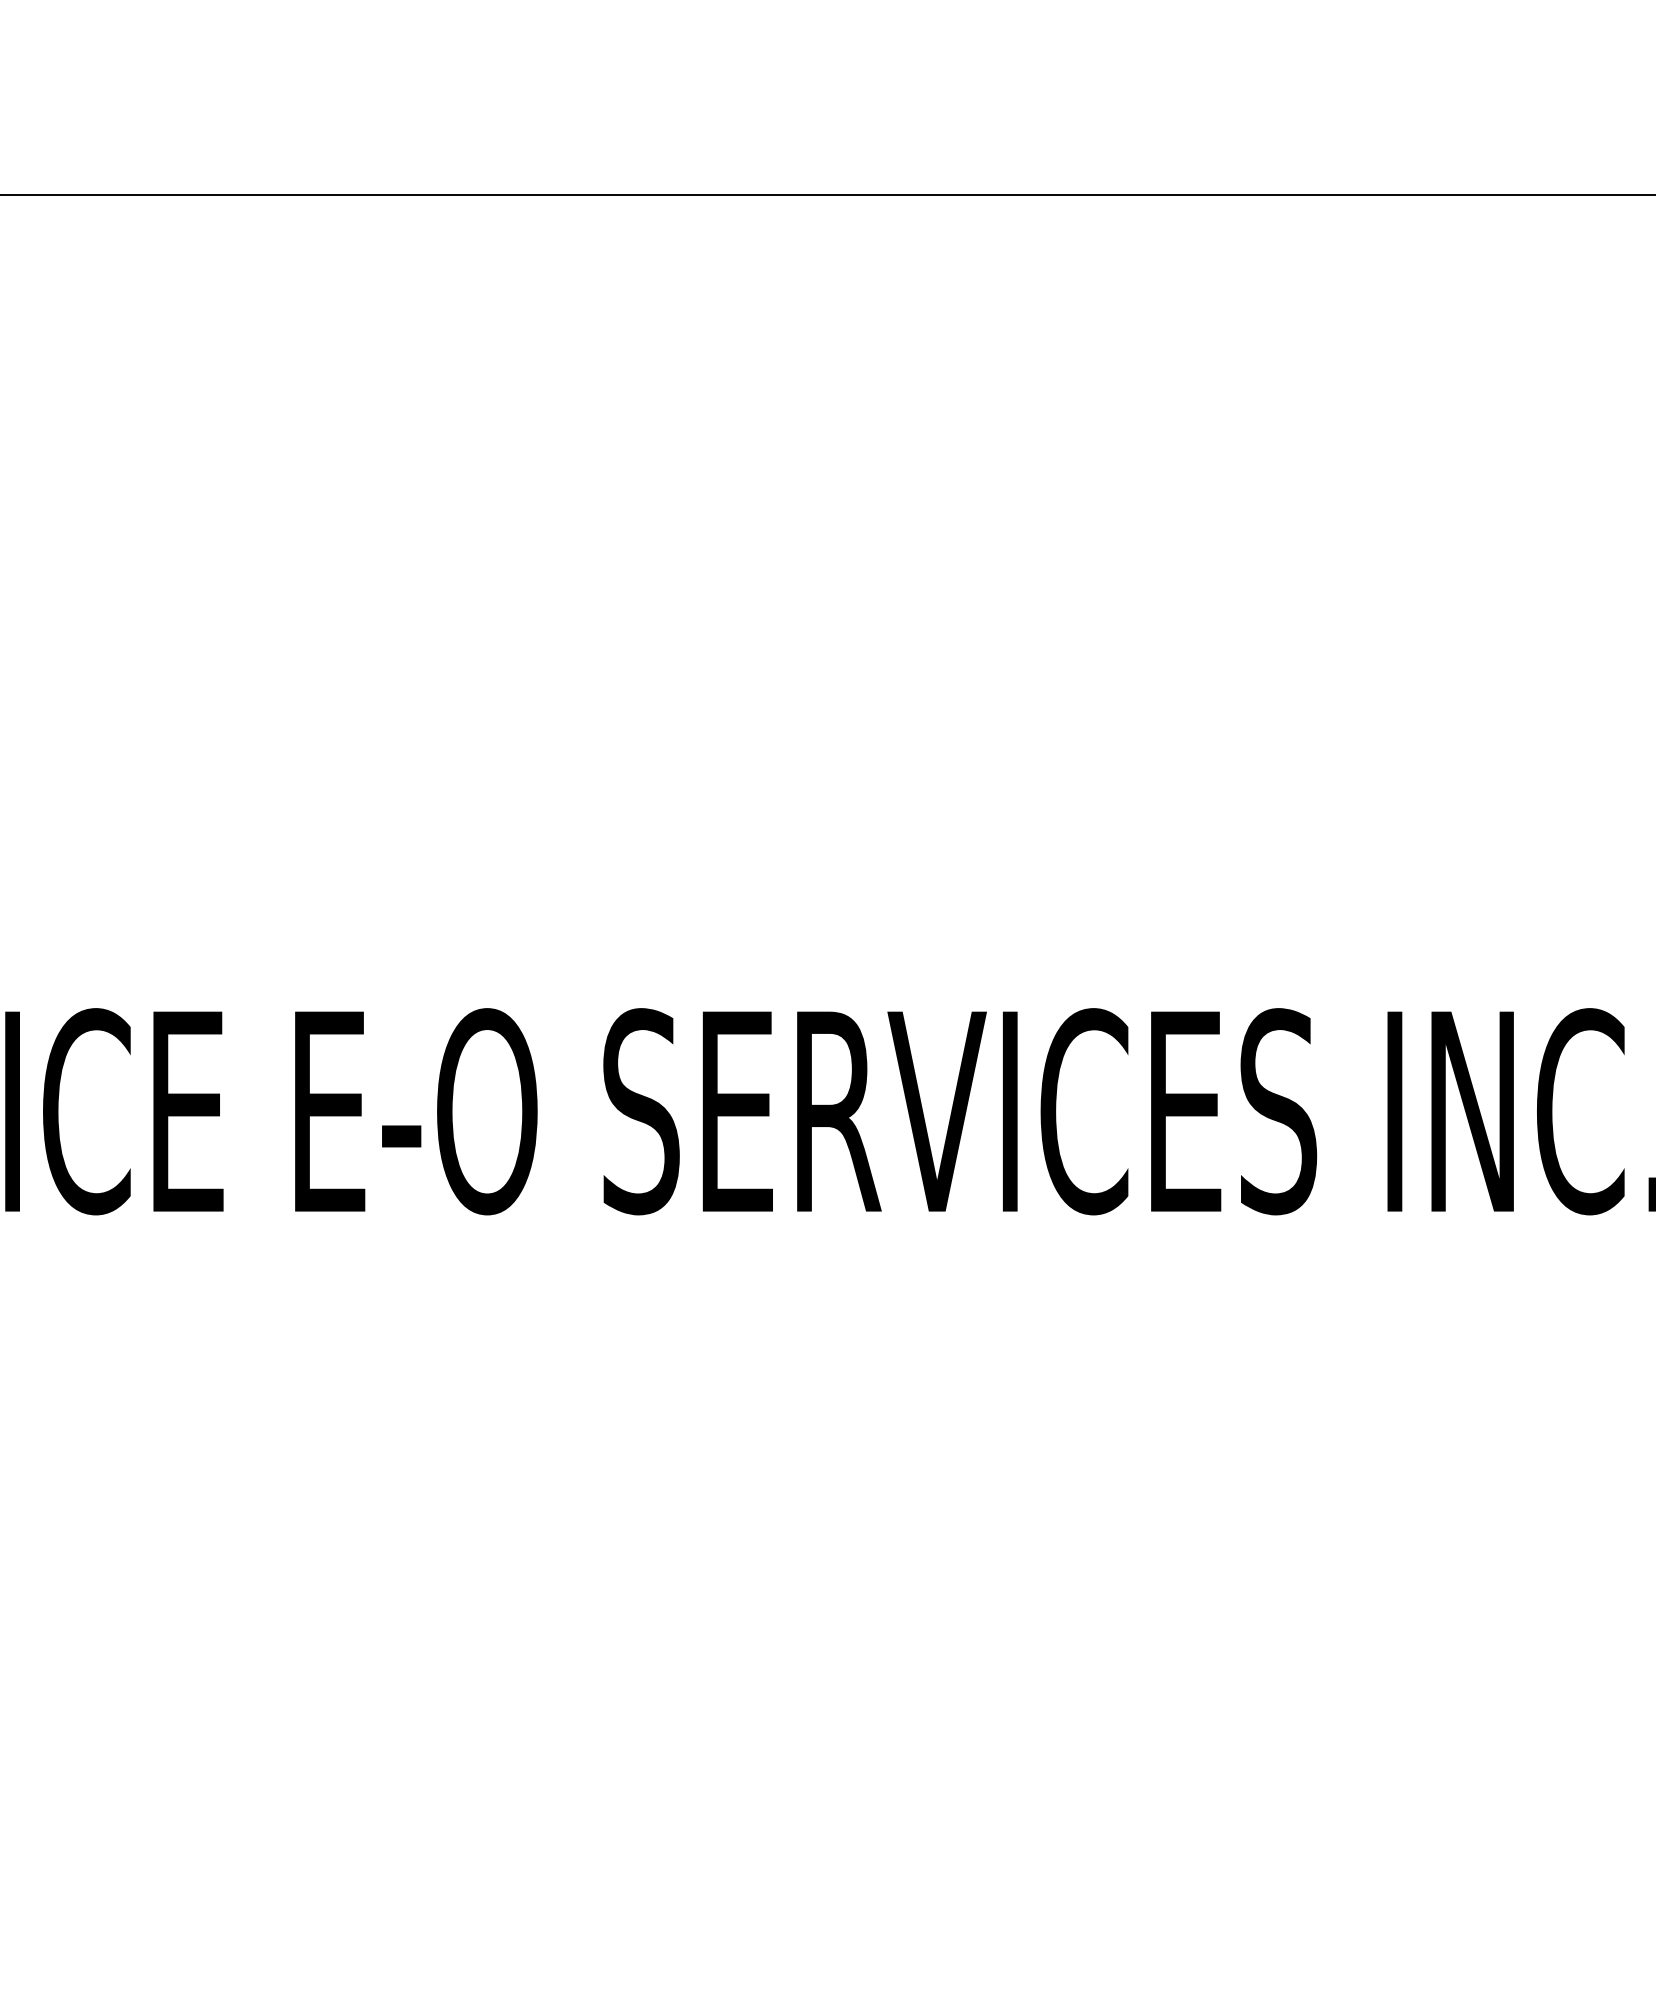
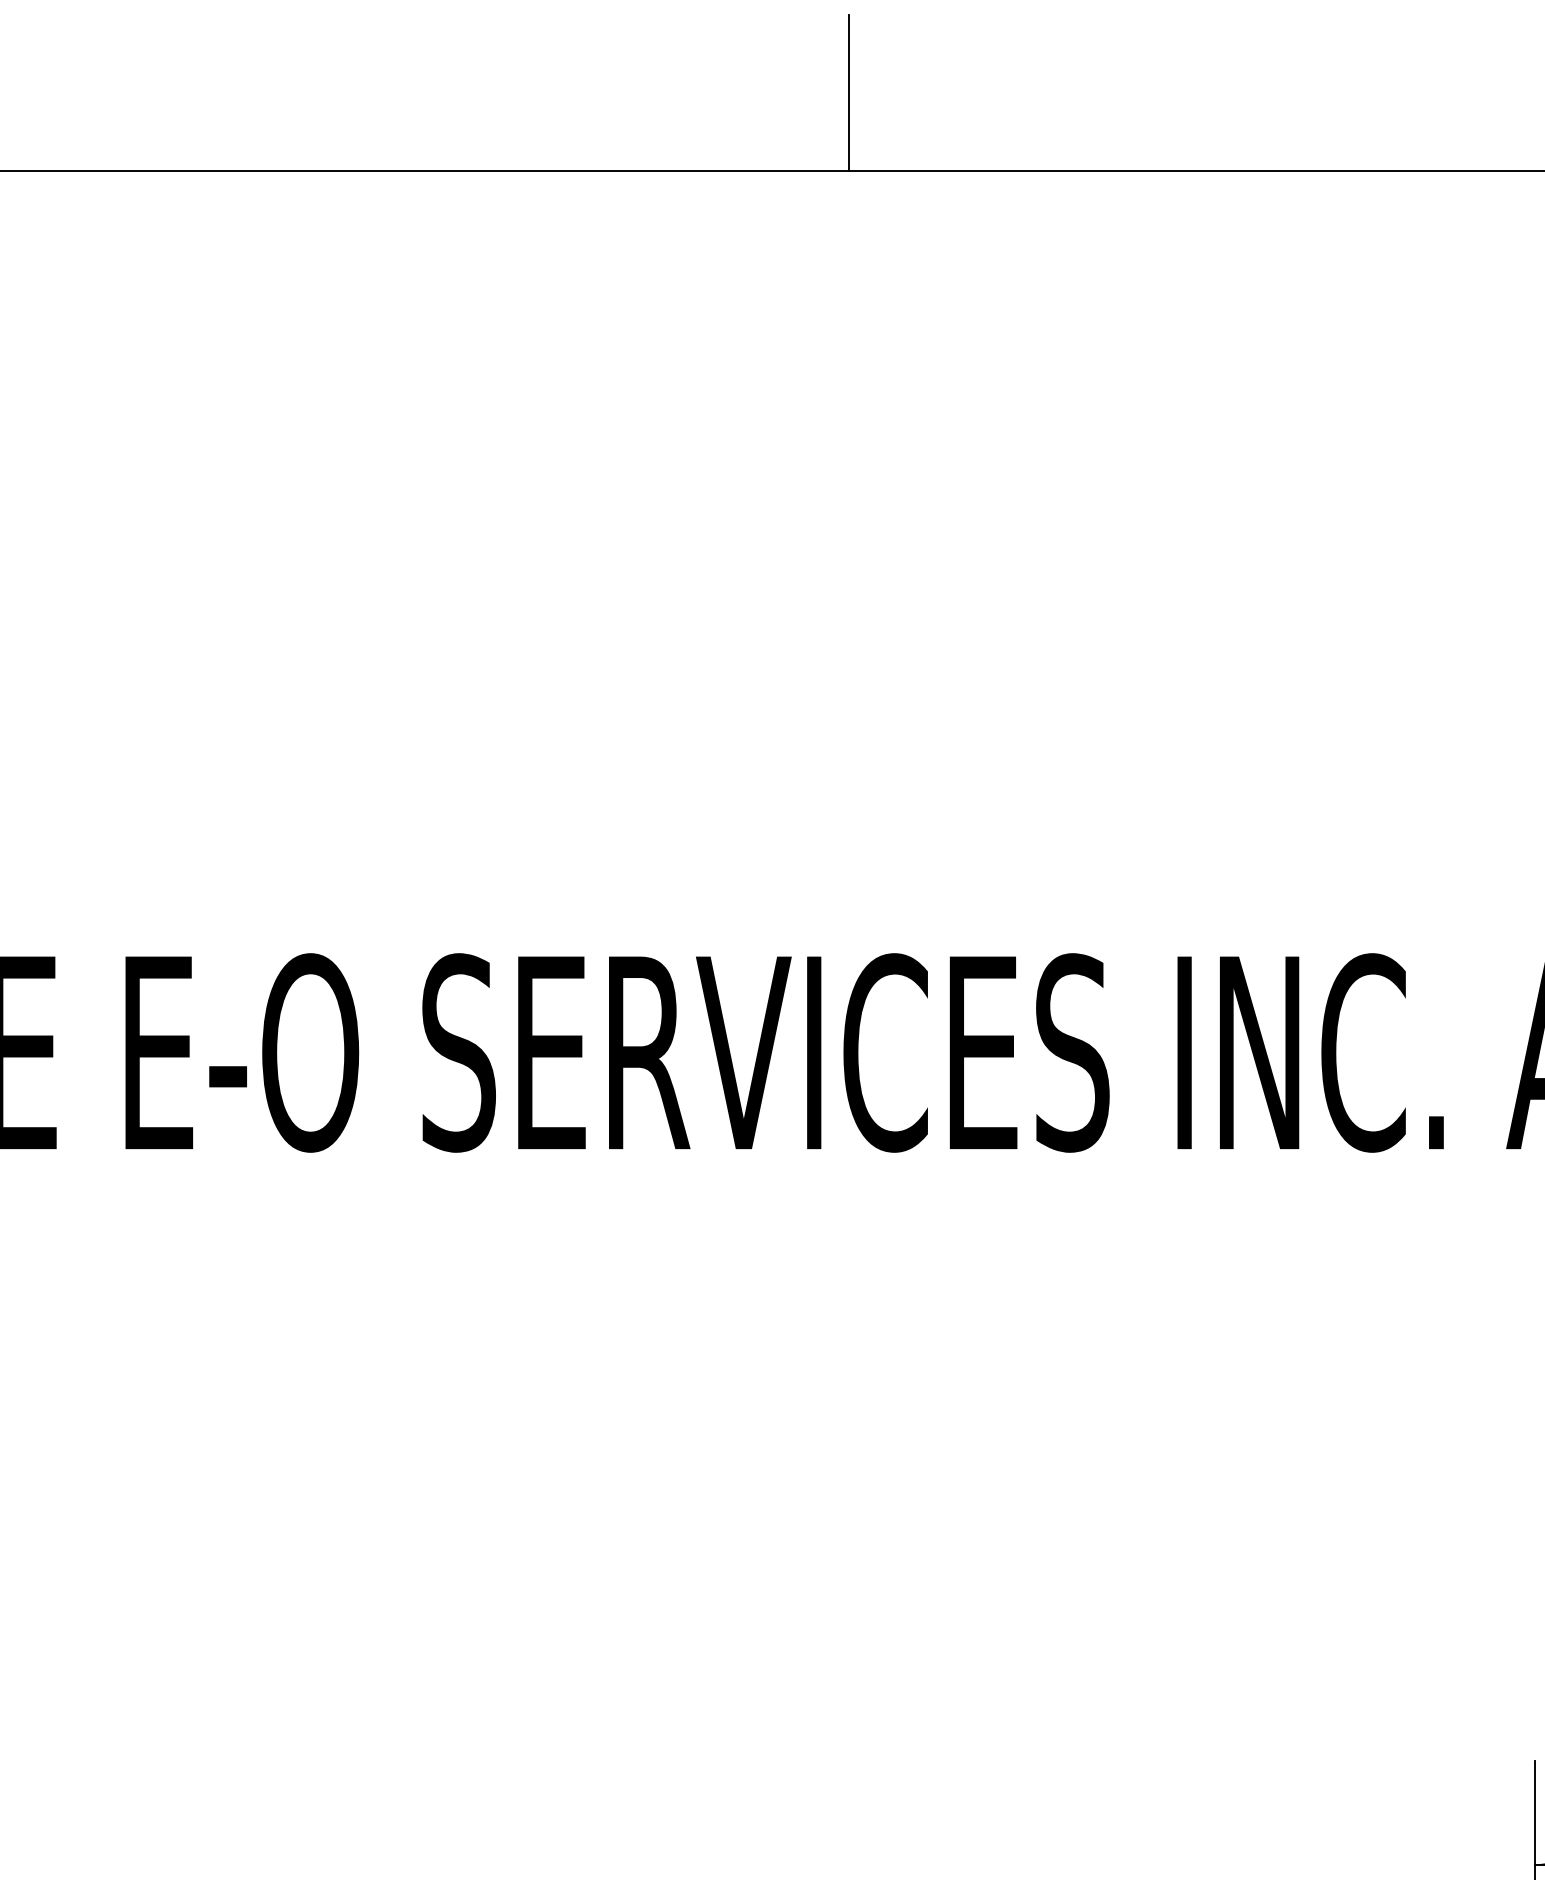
line: (1046, 114) -> (849, 92), added

